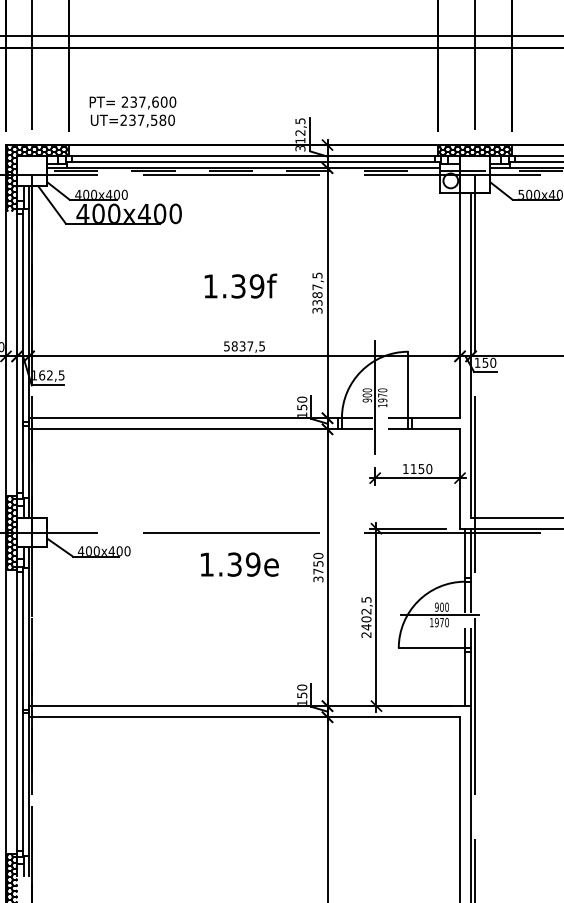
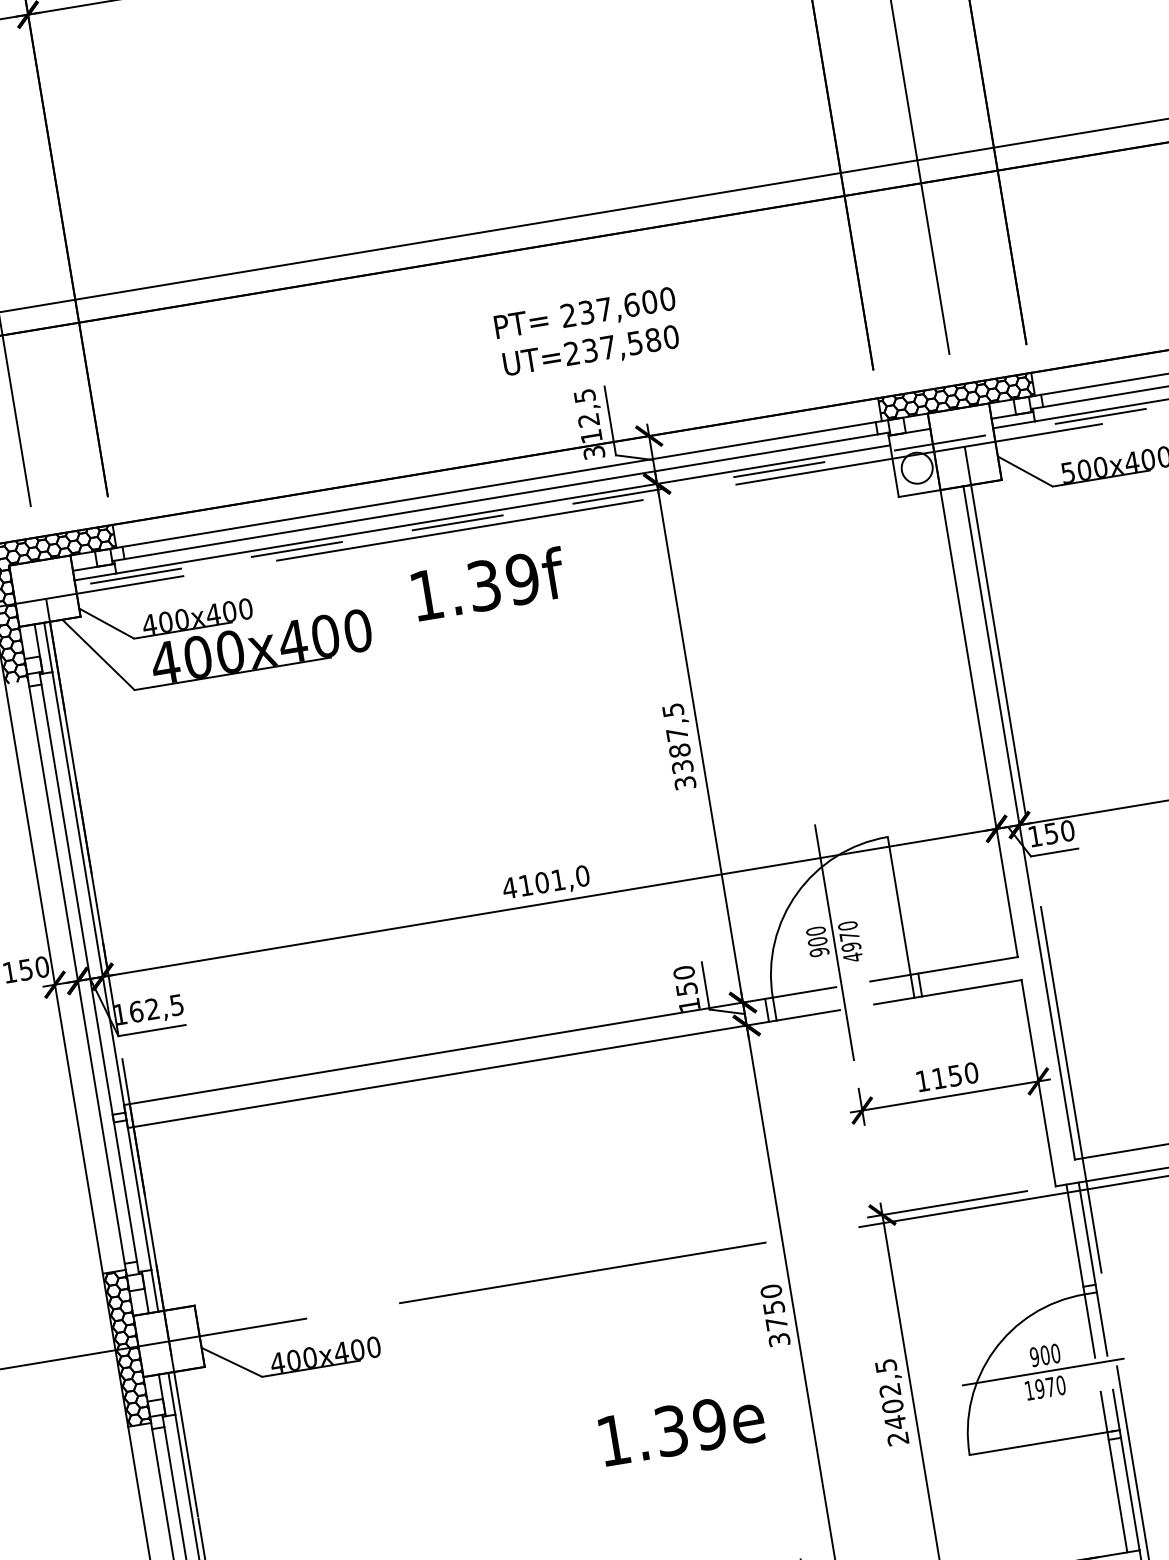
text: (132, 111) -> (587, 332), moved
text: (240, 285) -> (488, 583), moved
text: (244, 346) -> (546, 882), 5837,5 -> 4101,0
text: (382, 405) -> (852, 957), 1970 -> 4970
text: (239, 564) -> (681, 1428), moved

